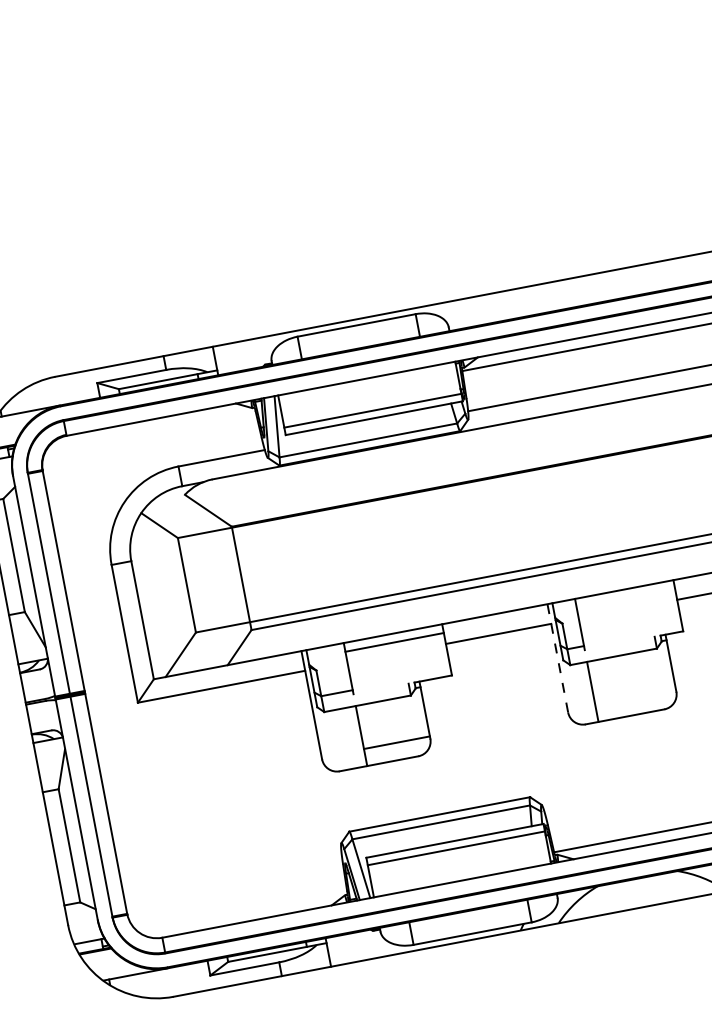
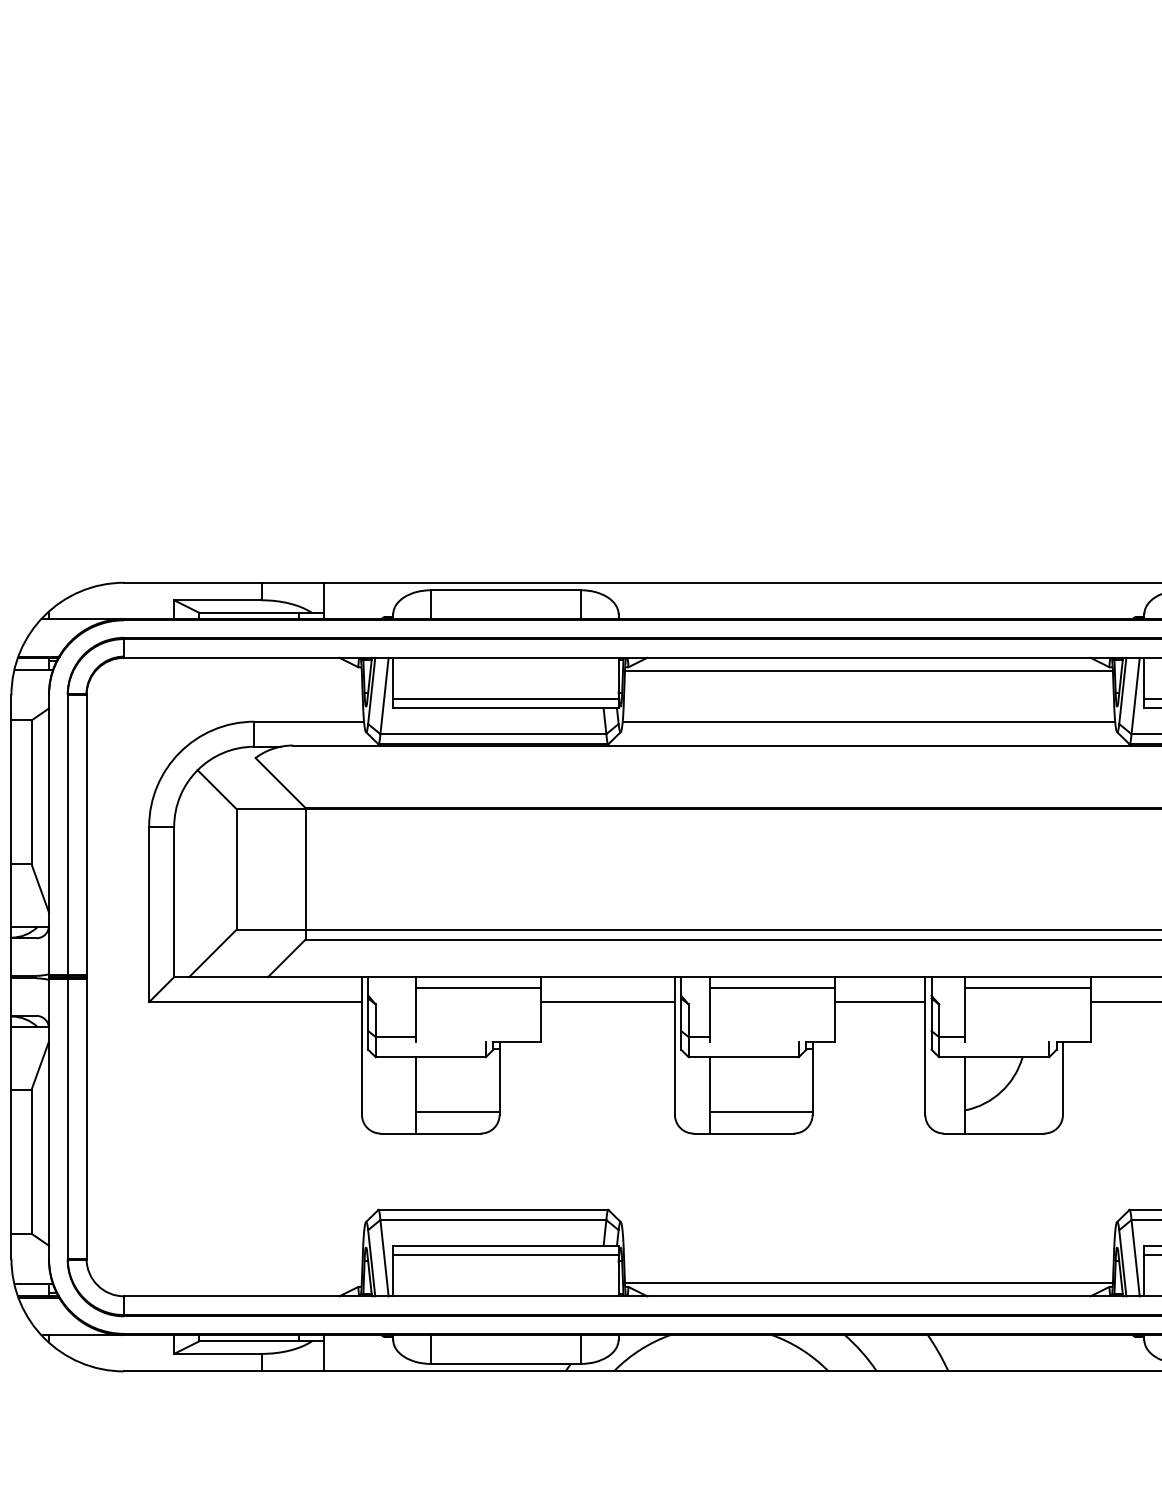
line: (625, 598) -> (772, 988), added
line: (557, 658) -> (674, 1045), dashed -> solid
line: (634, 697) -> (760, 1111), added

